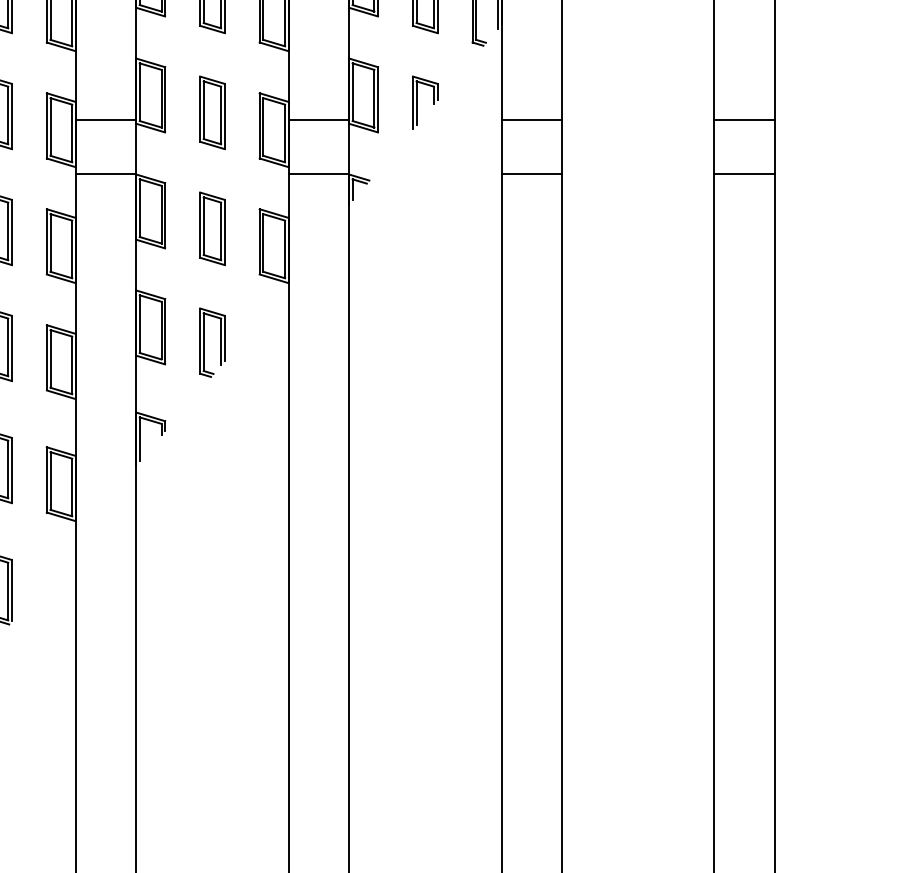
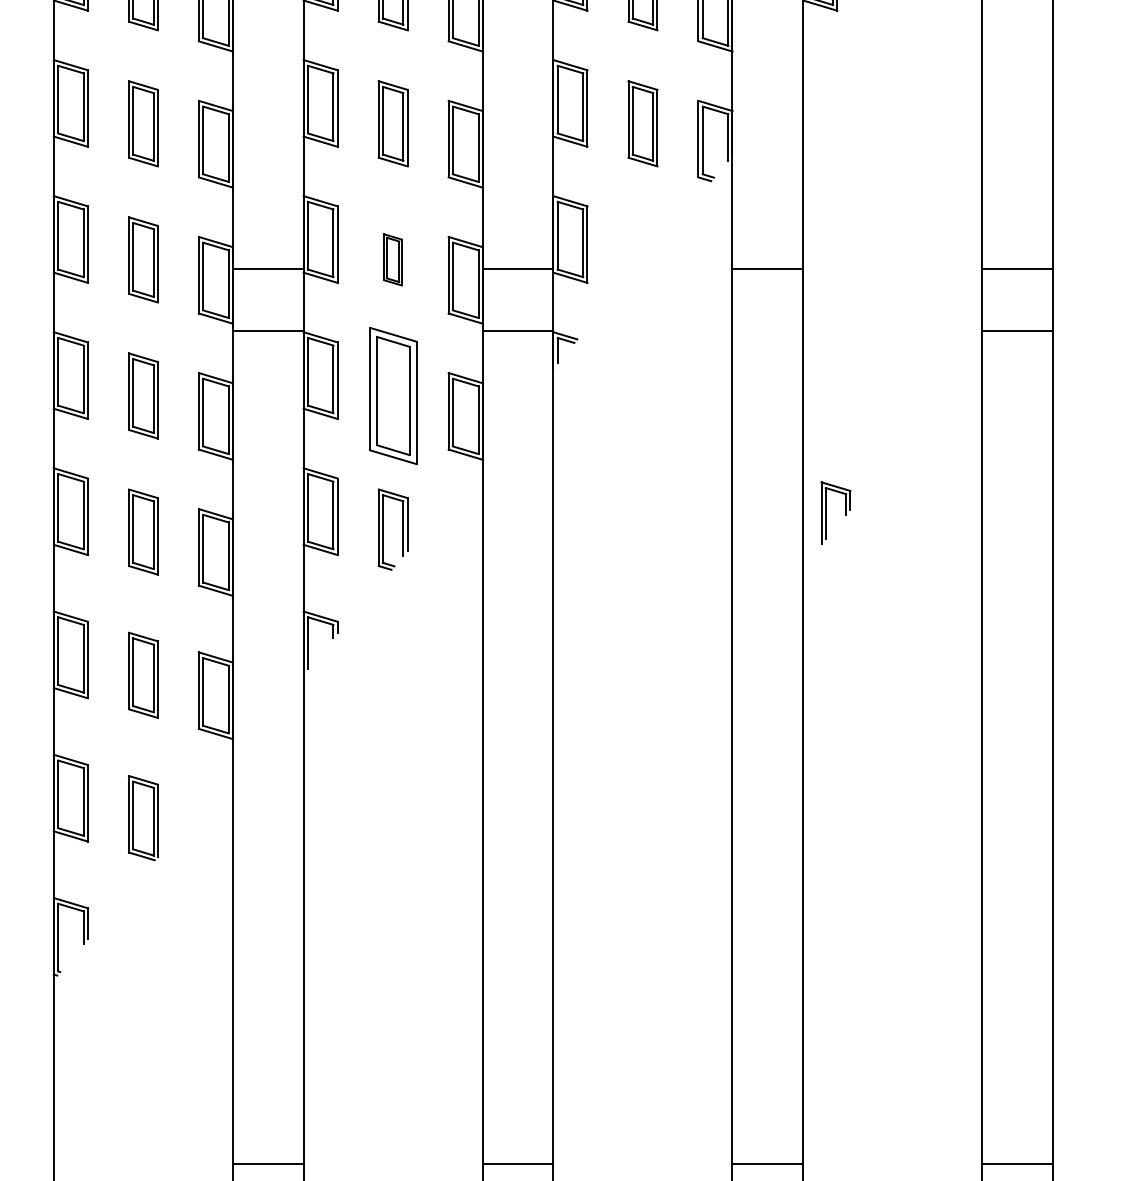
part: (417, 102) -> (826, 512), moved
part: (211, 112) -> (392, 259), size x0.6
line: (531, 173) -> (767, 331), removed
part: (211, 228) -> (392, 395), size x1.6

